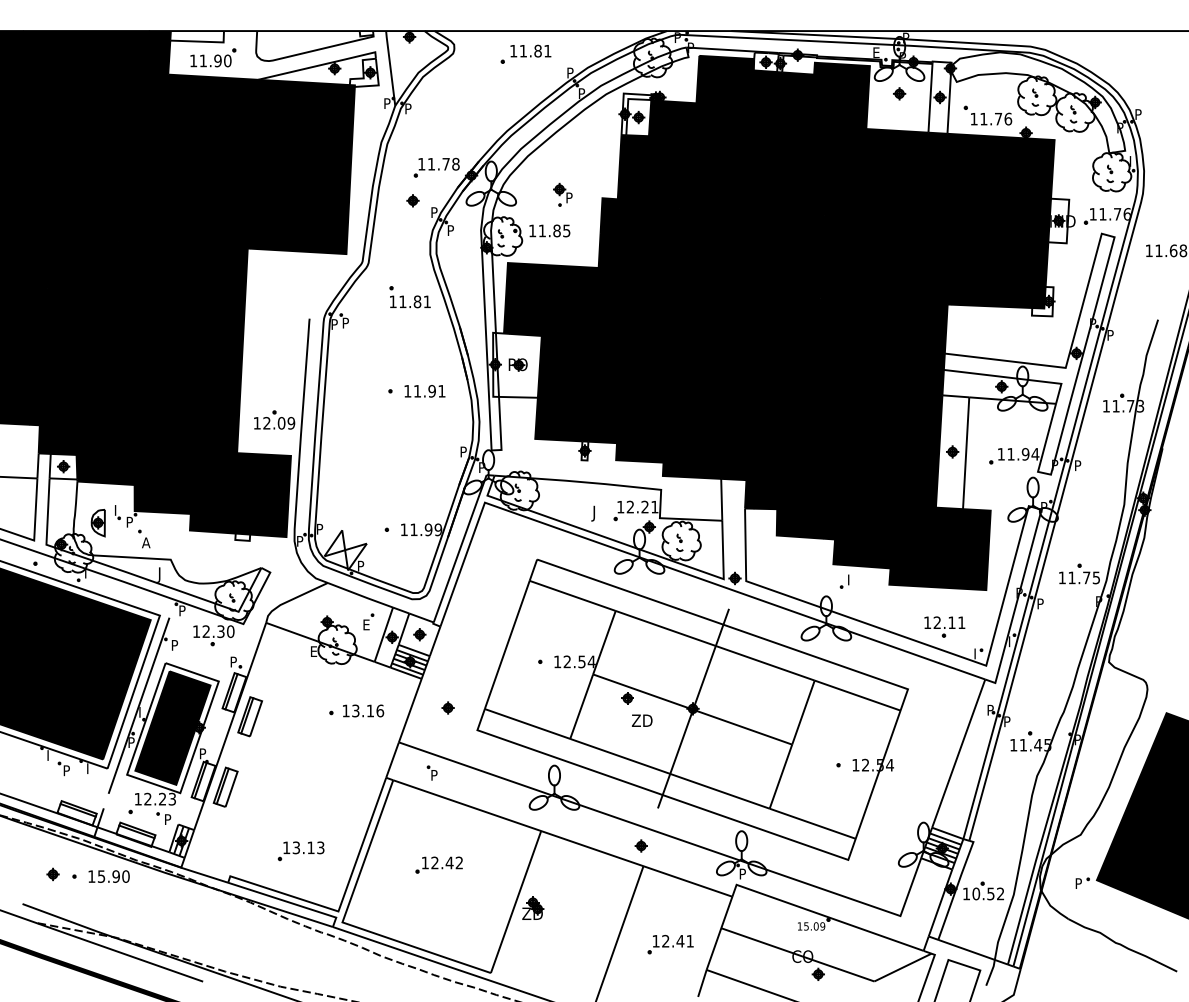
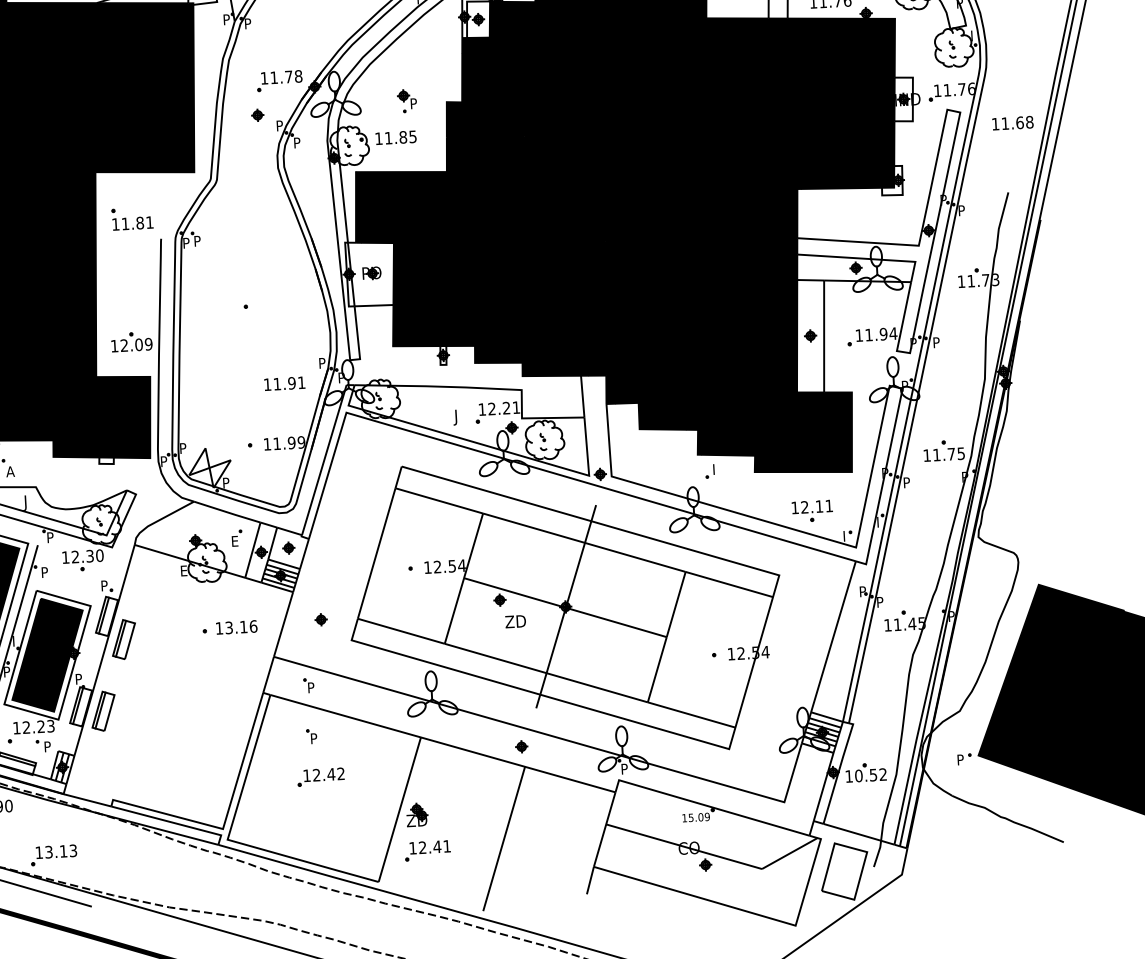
part: (409, 297) -> (131, 219), moved
text: (424, 391) -> (284, 383), moved
part: (431, 823) -> (311, 736), added
part: (300, 851) -> (53, 855), moved
part: (670, 944) -> (427, 850), moved

